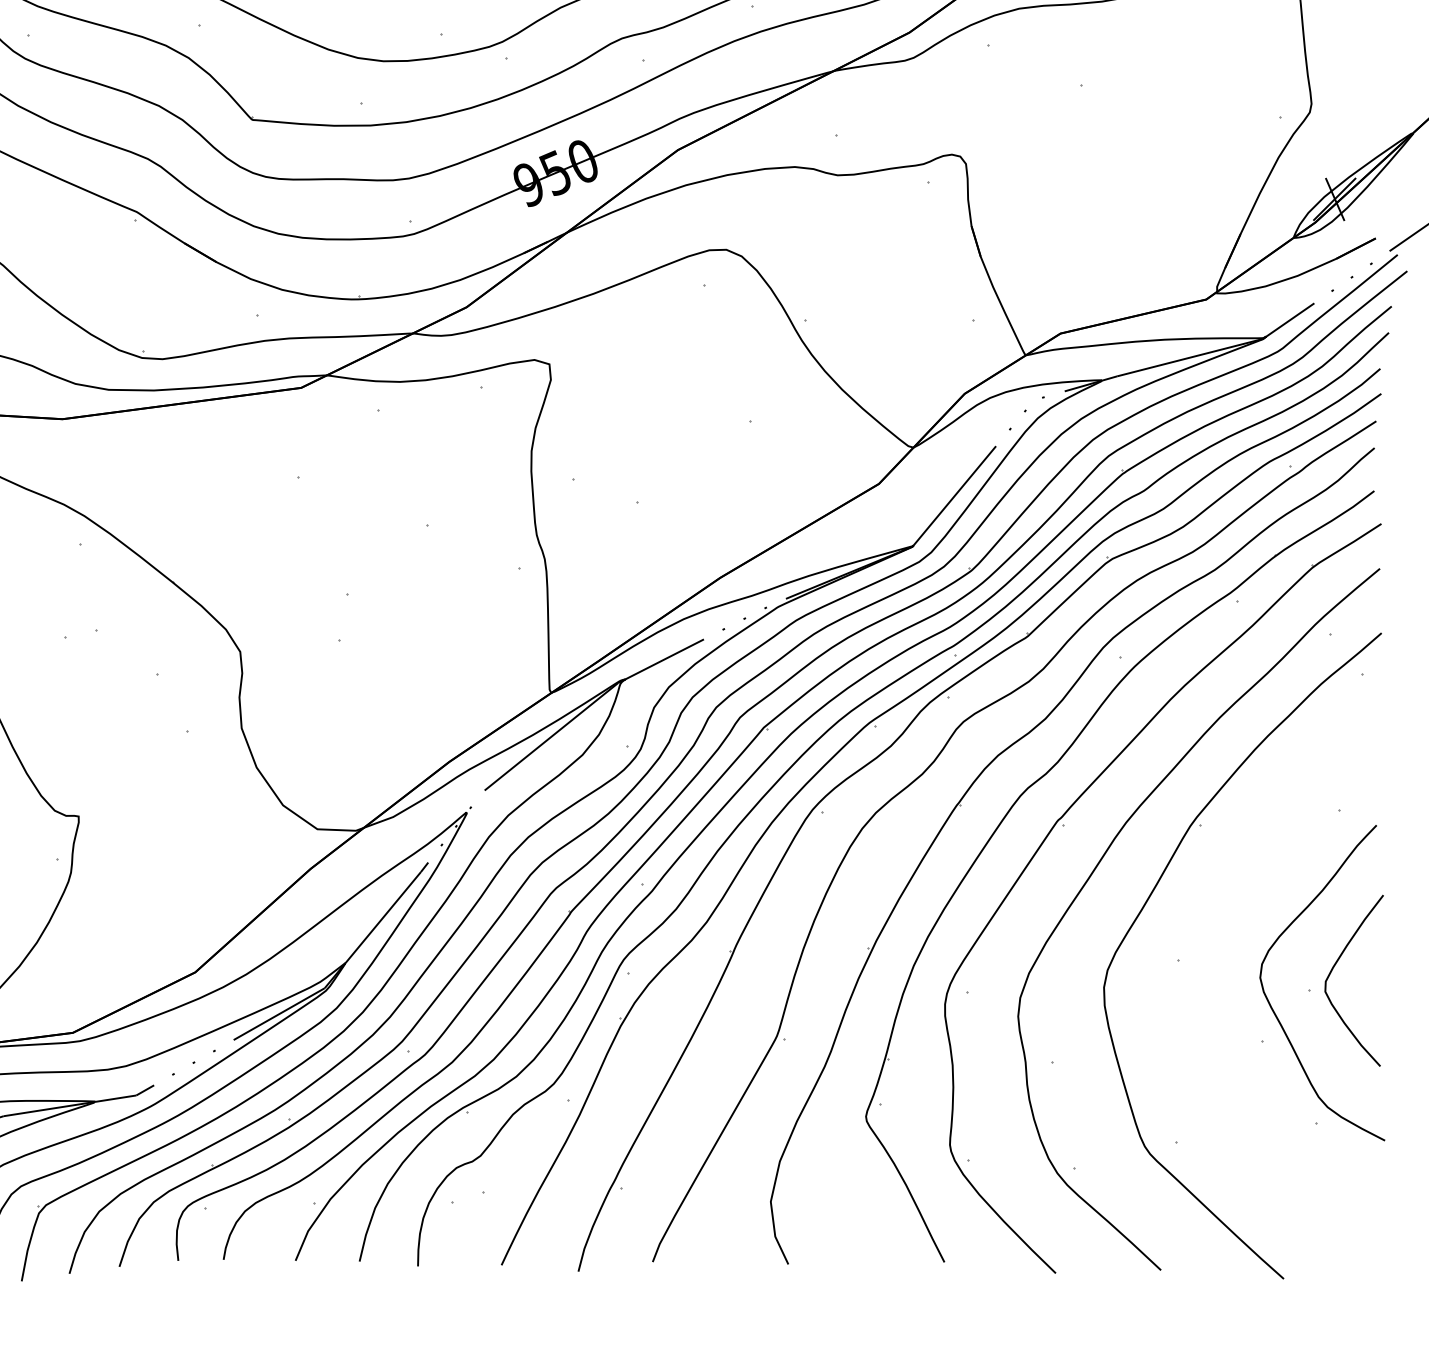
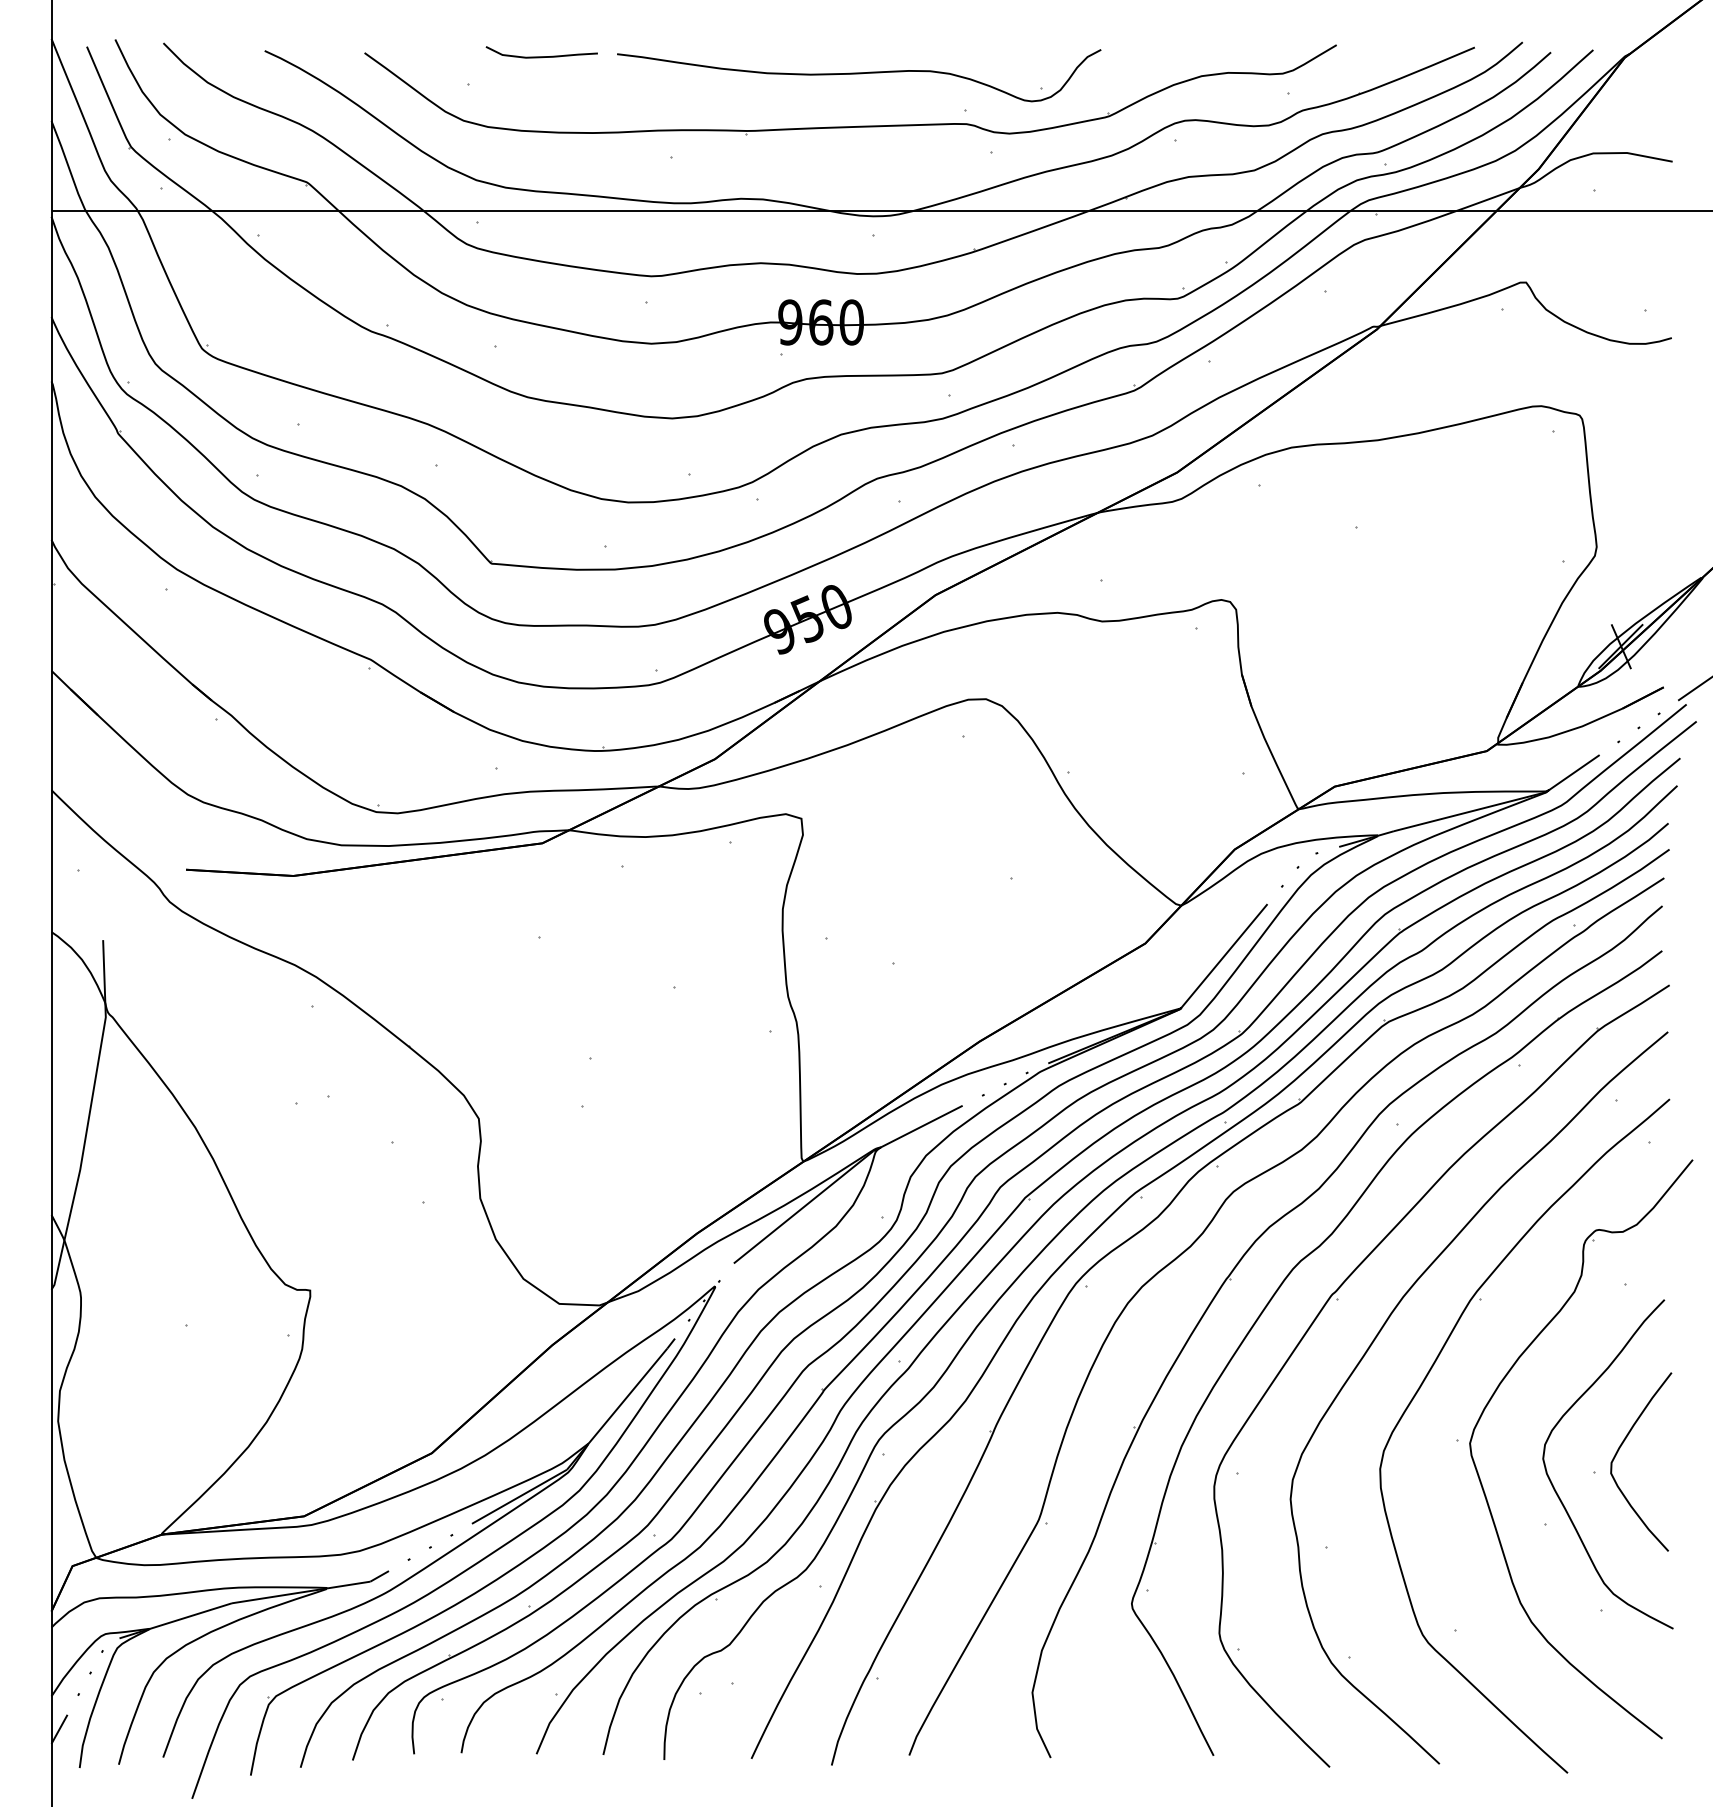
part: (1214, 915) -> (1495, 1393), added

